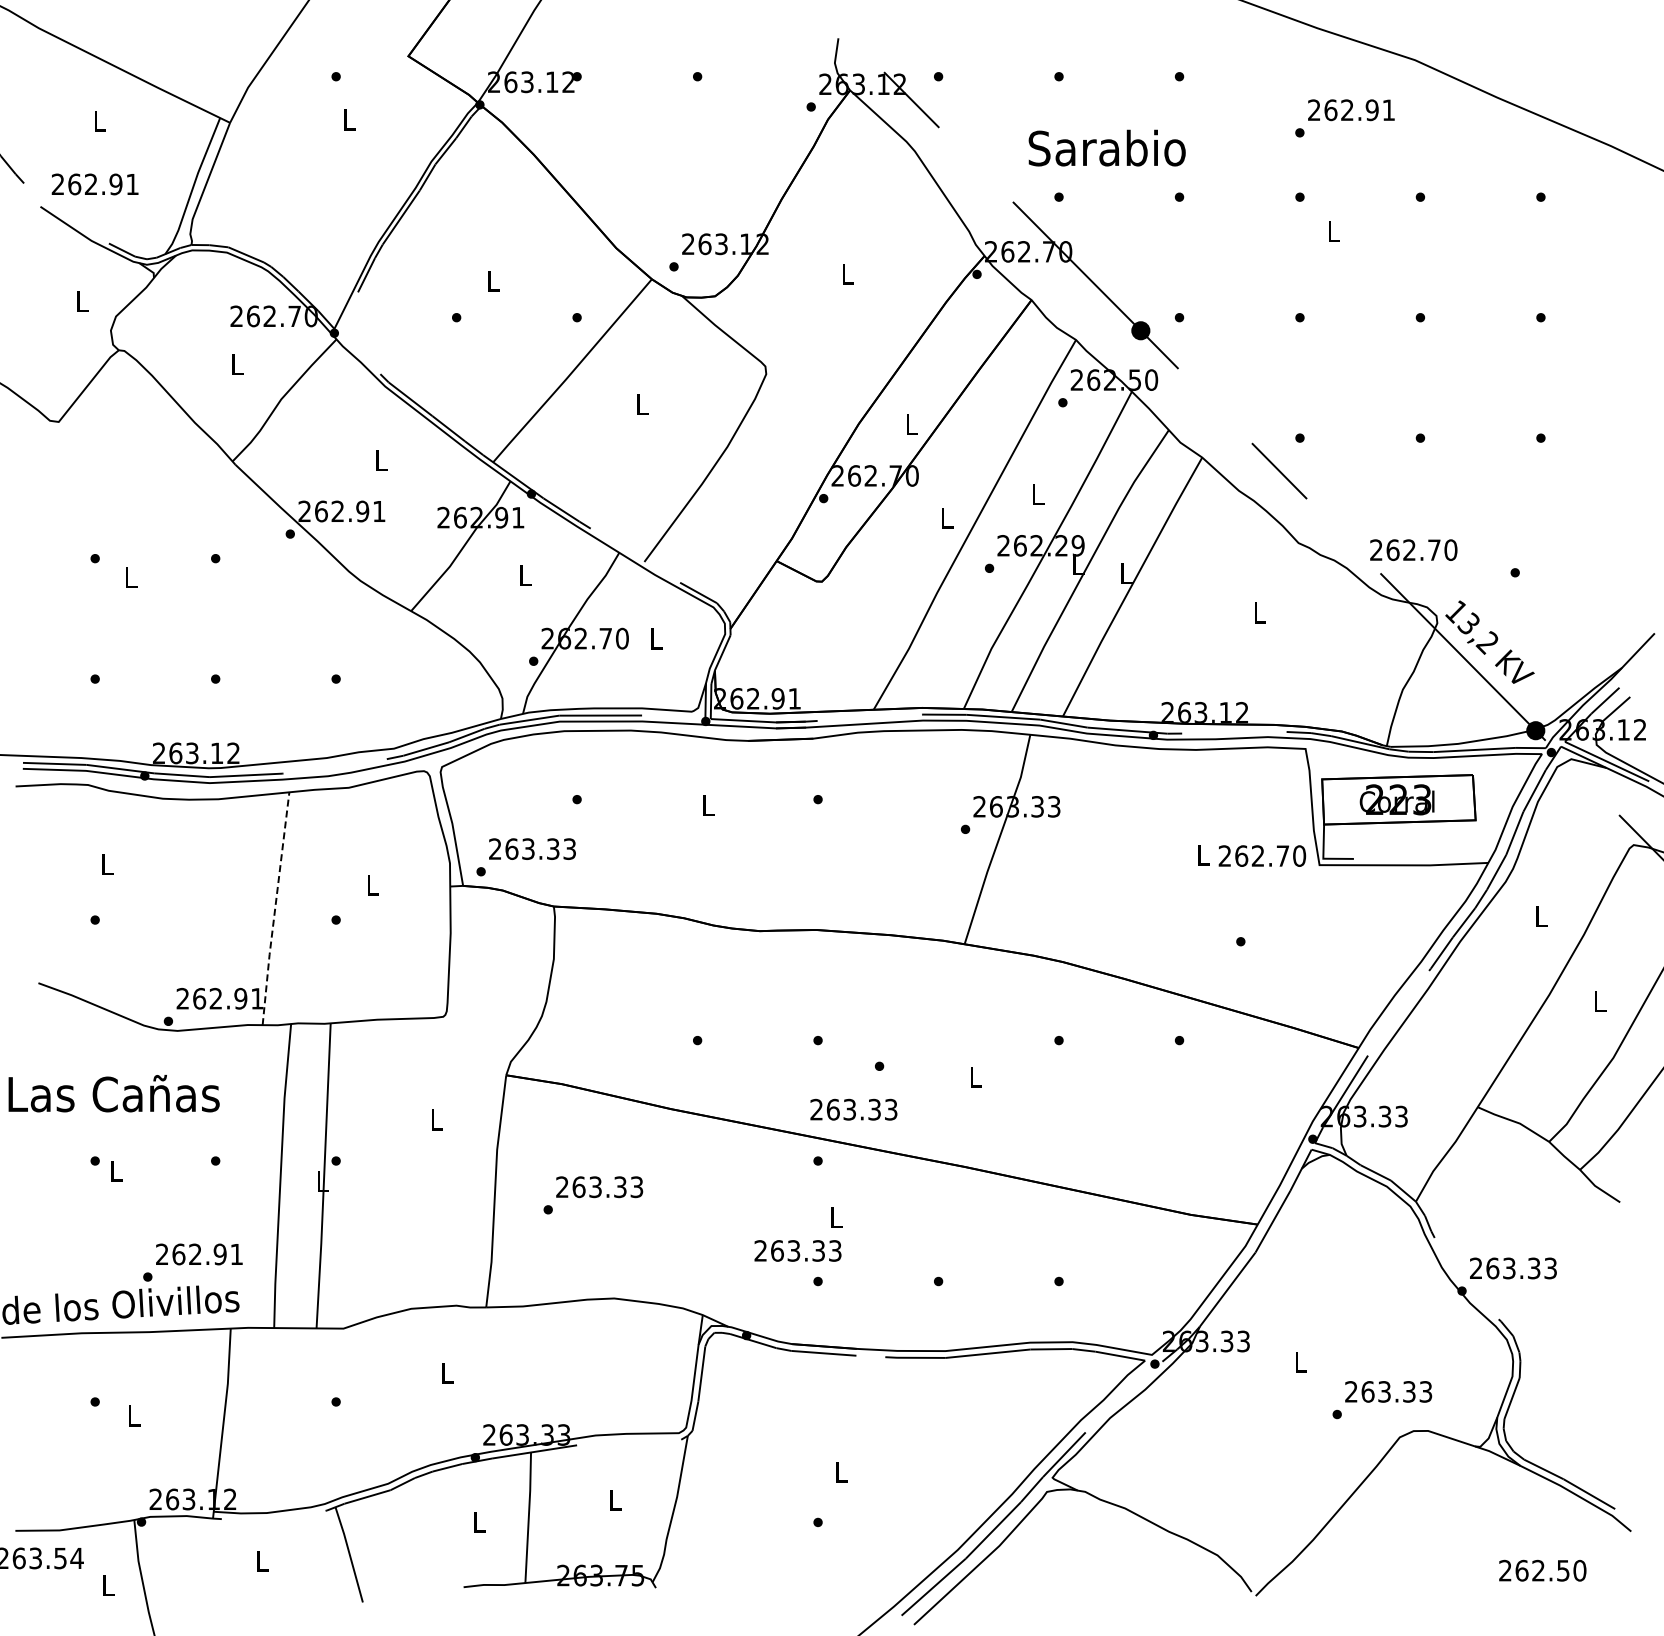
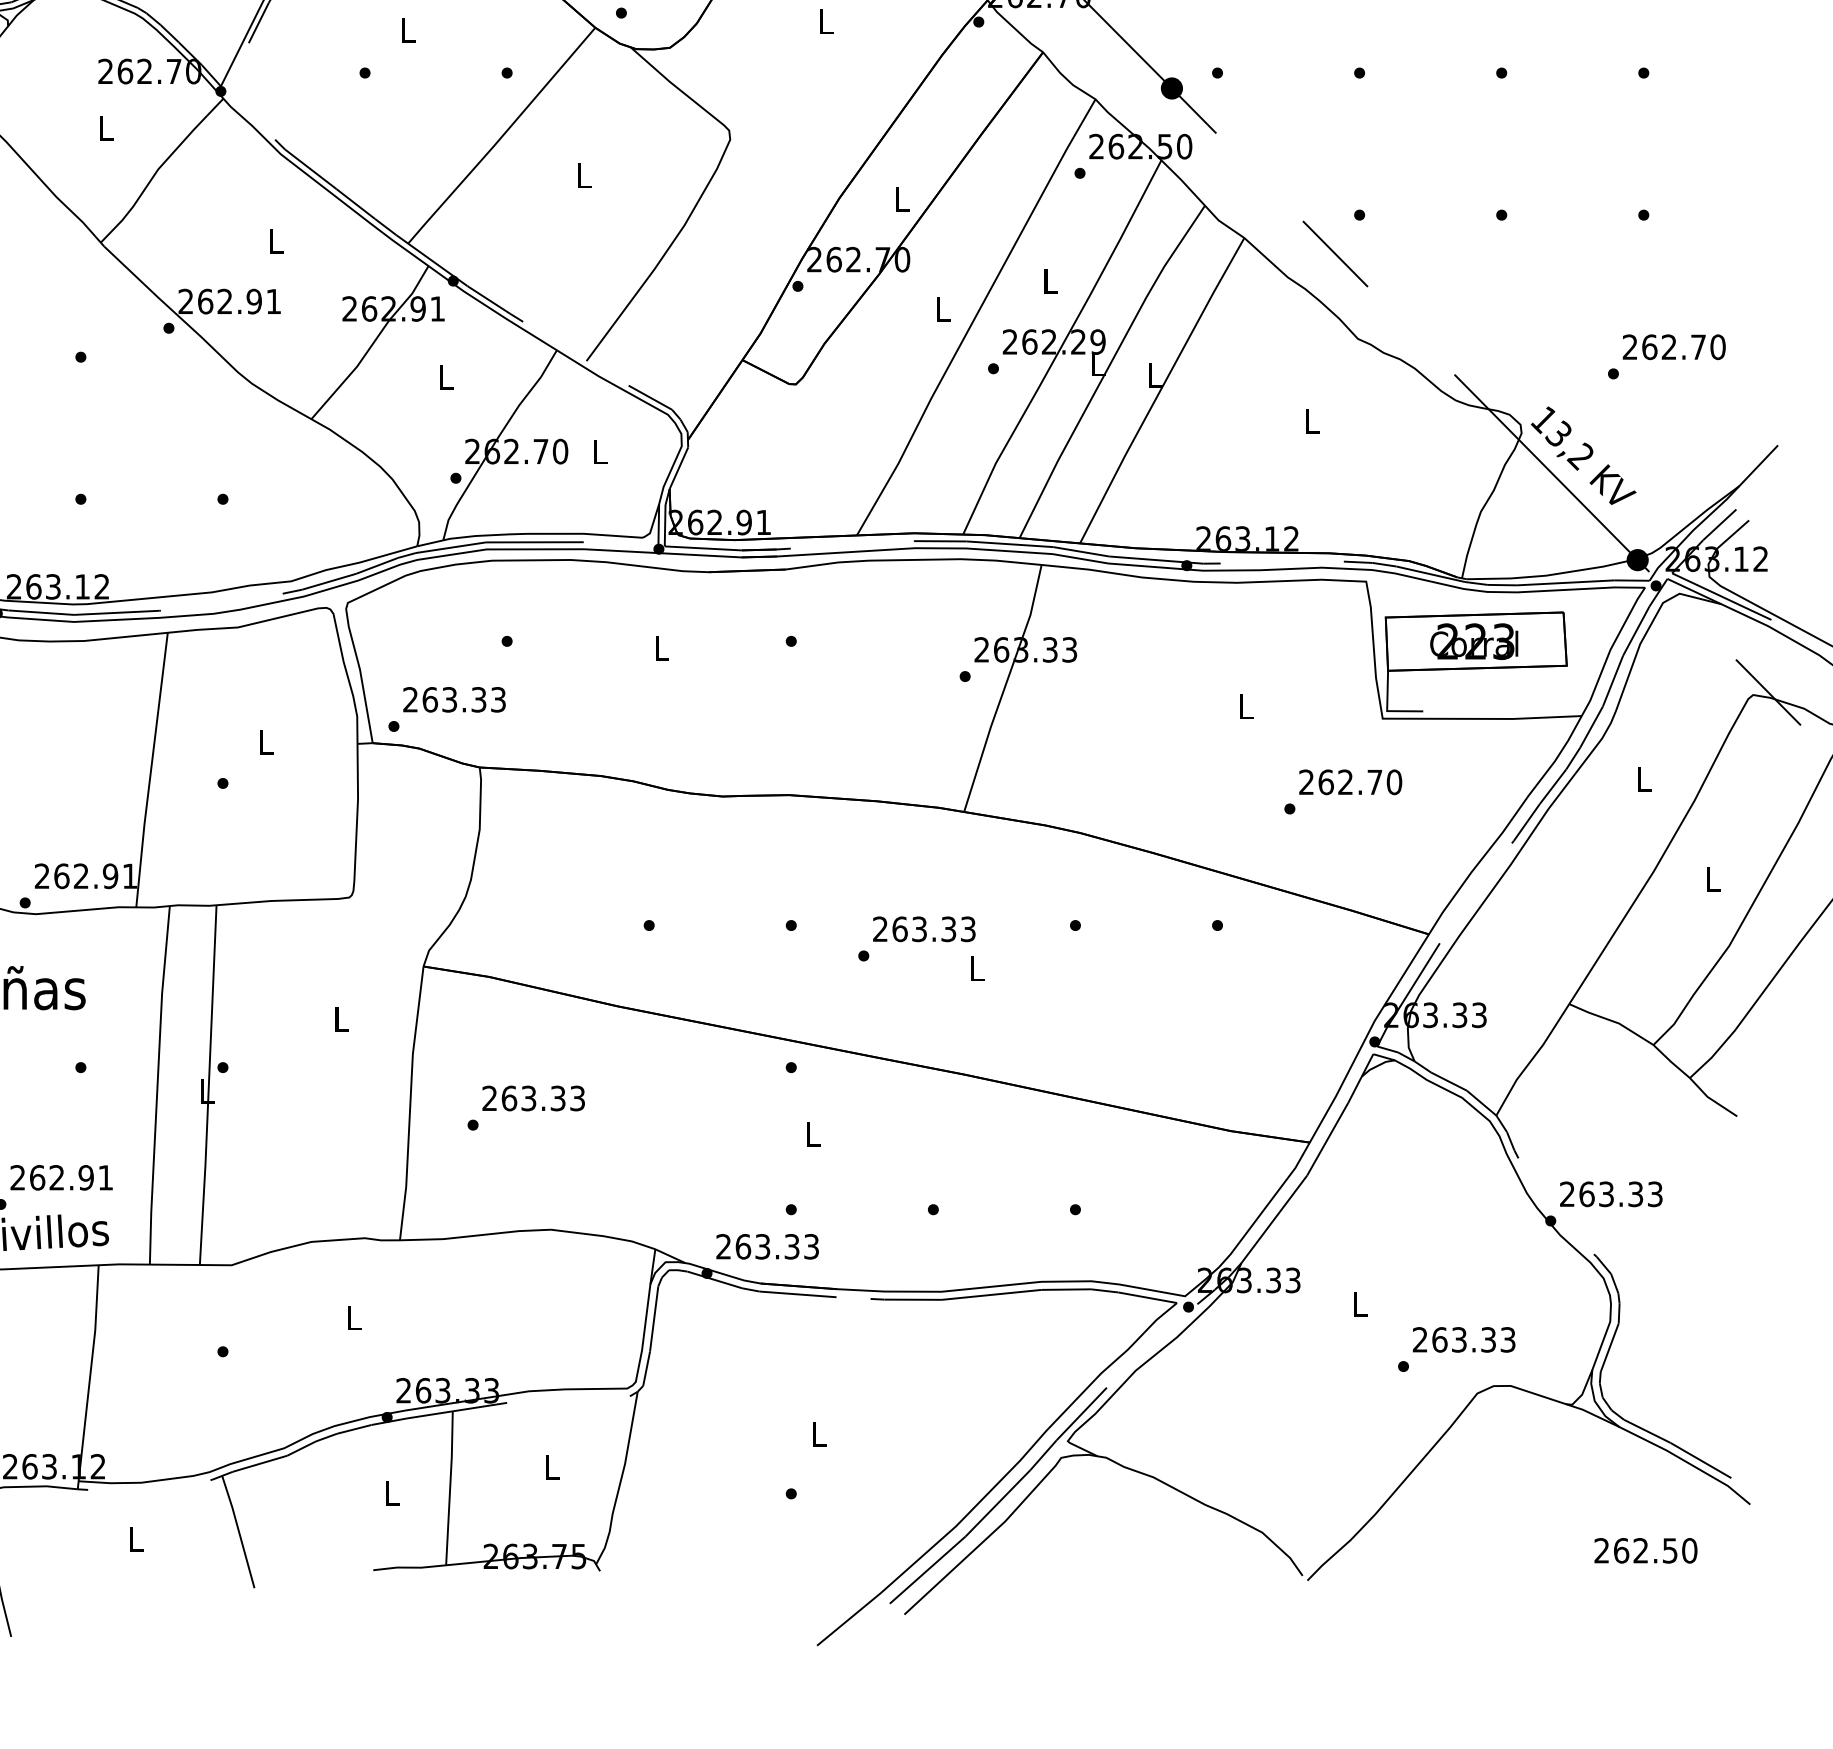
text: (1413, 549) -> (1673, 346), moved
text: (1262, 855) -> (1350, 781), moved
line: (275, 909) -> (151, 770), dashed -> solid
text: (853, 1109) -> (923, 929), moved
text: (797, 1250) -> (767, 1246), moved

